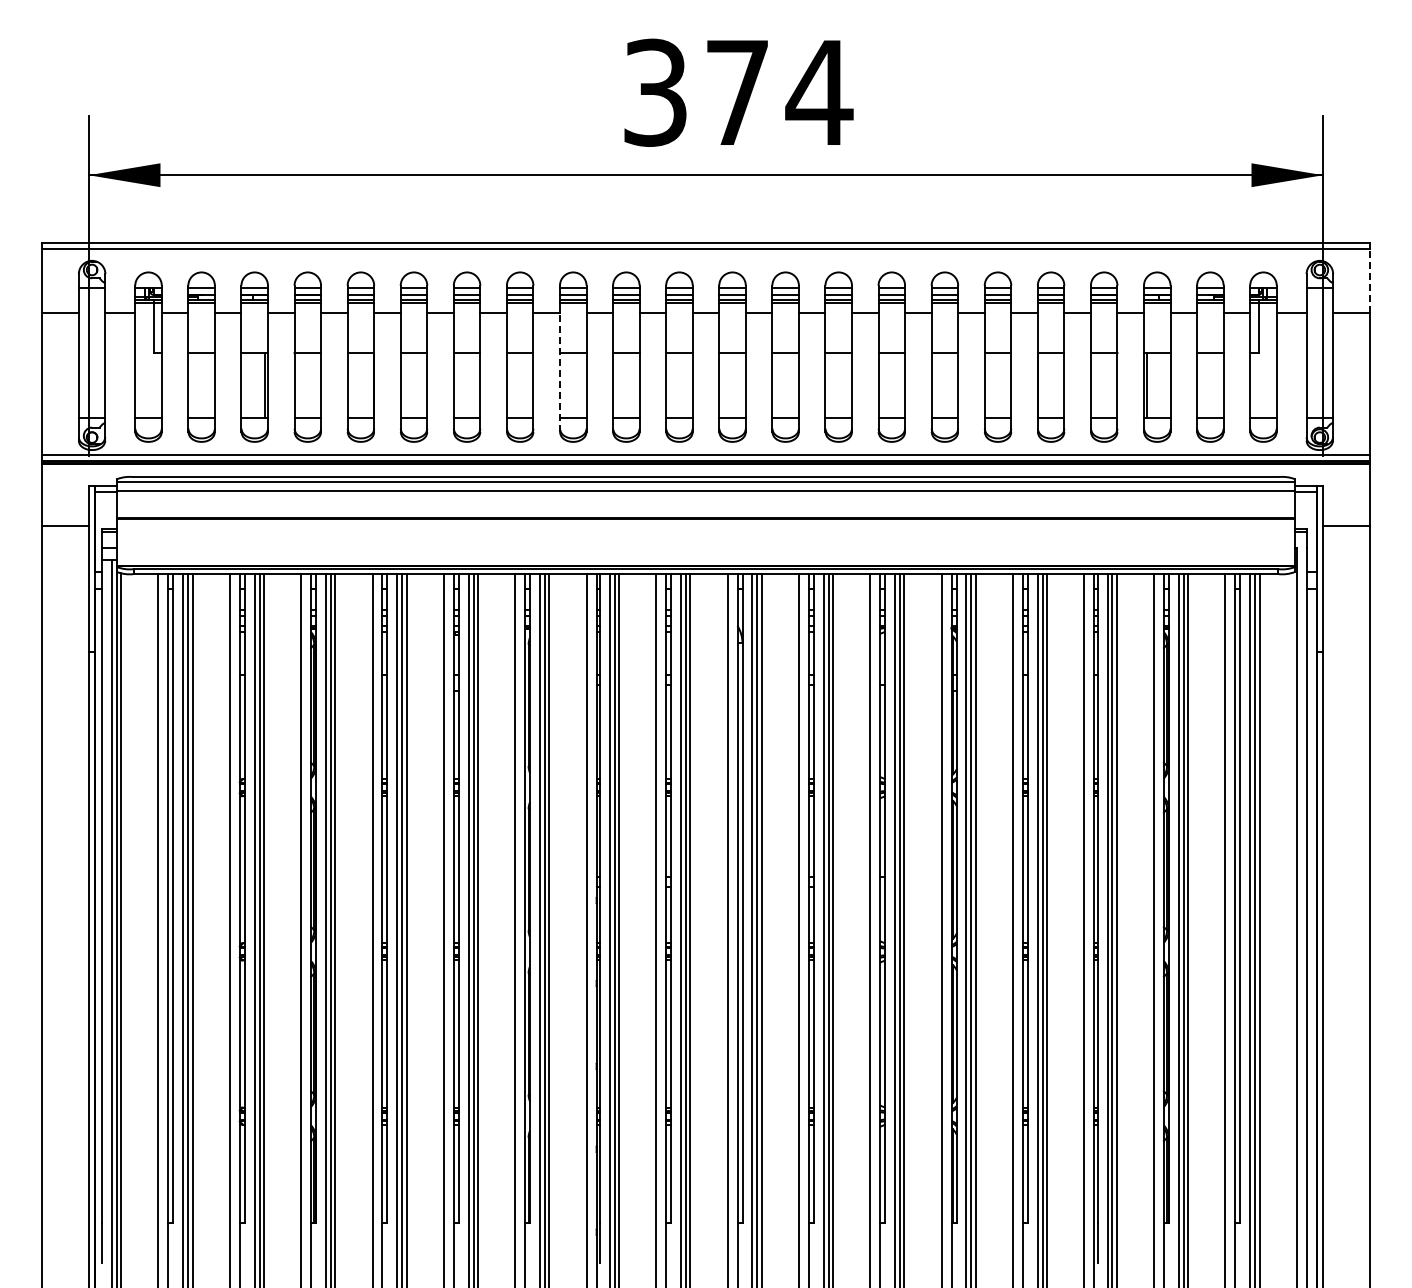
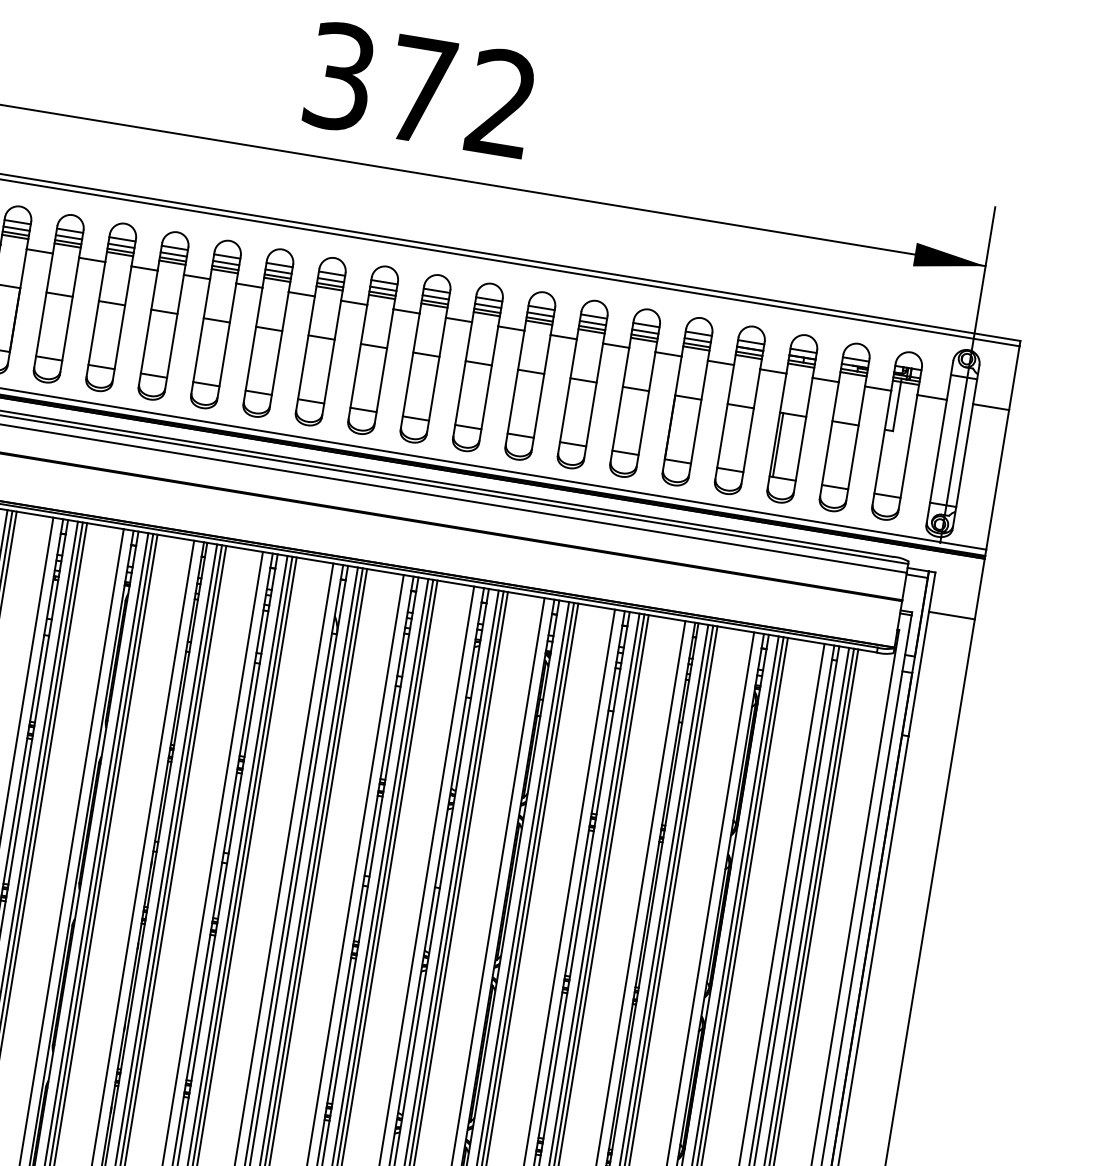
text: (819, 91) -> (502, 102), 374 -> 372
line: (1369, 280) -> (1014, 377), dashed -> solid
line: (560, 372) -> (201, 337), dashed -> solid

